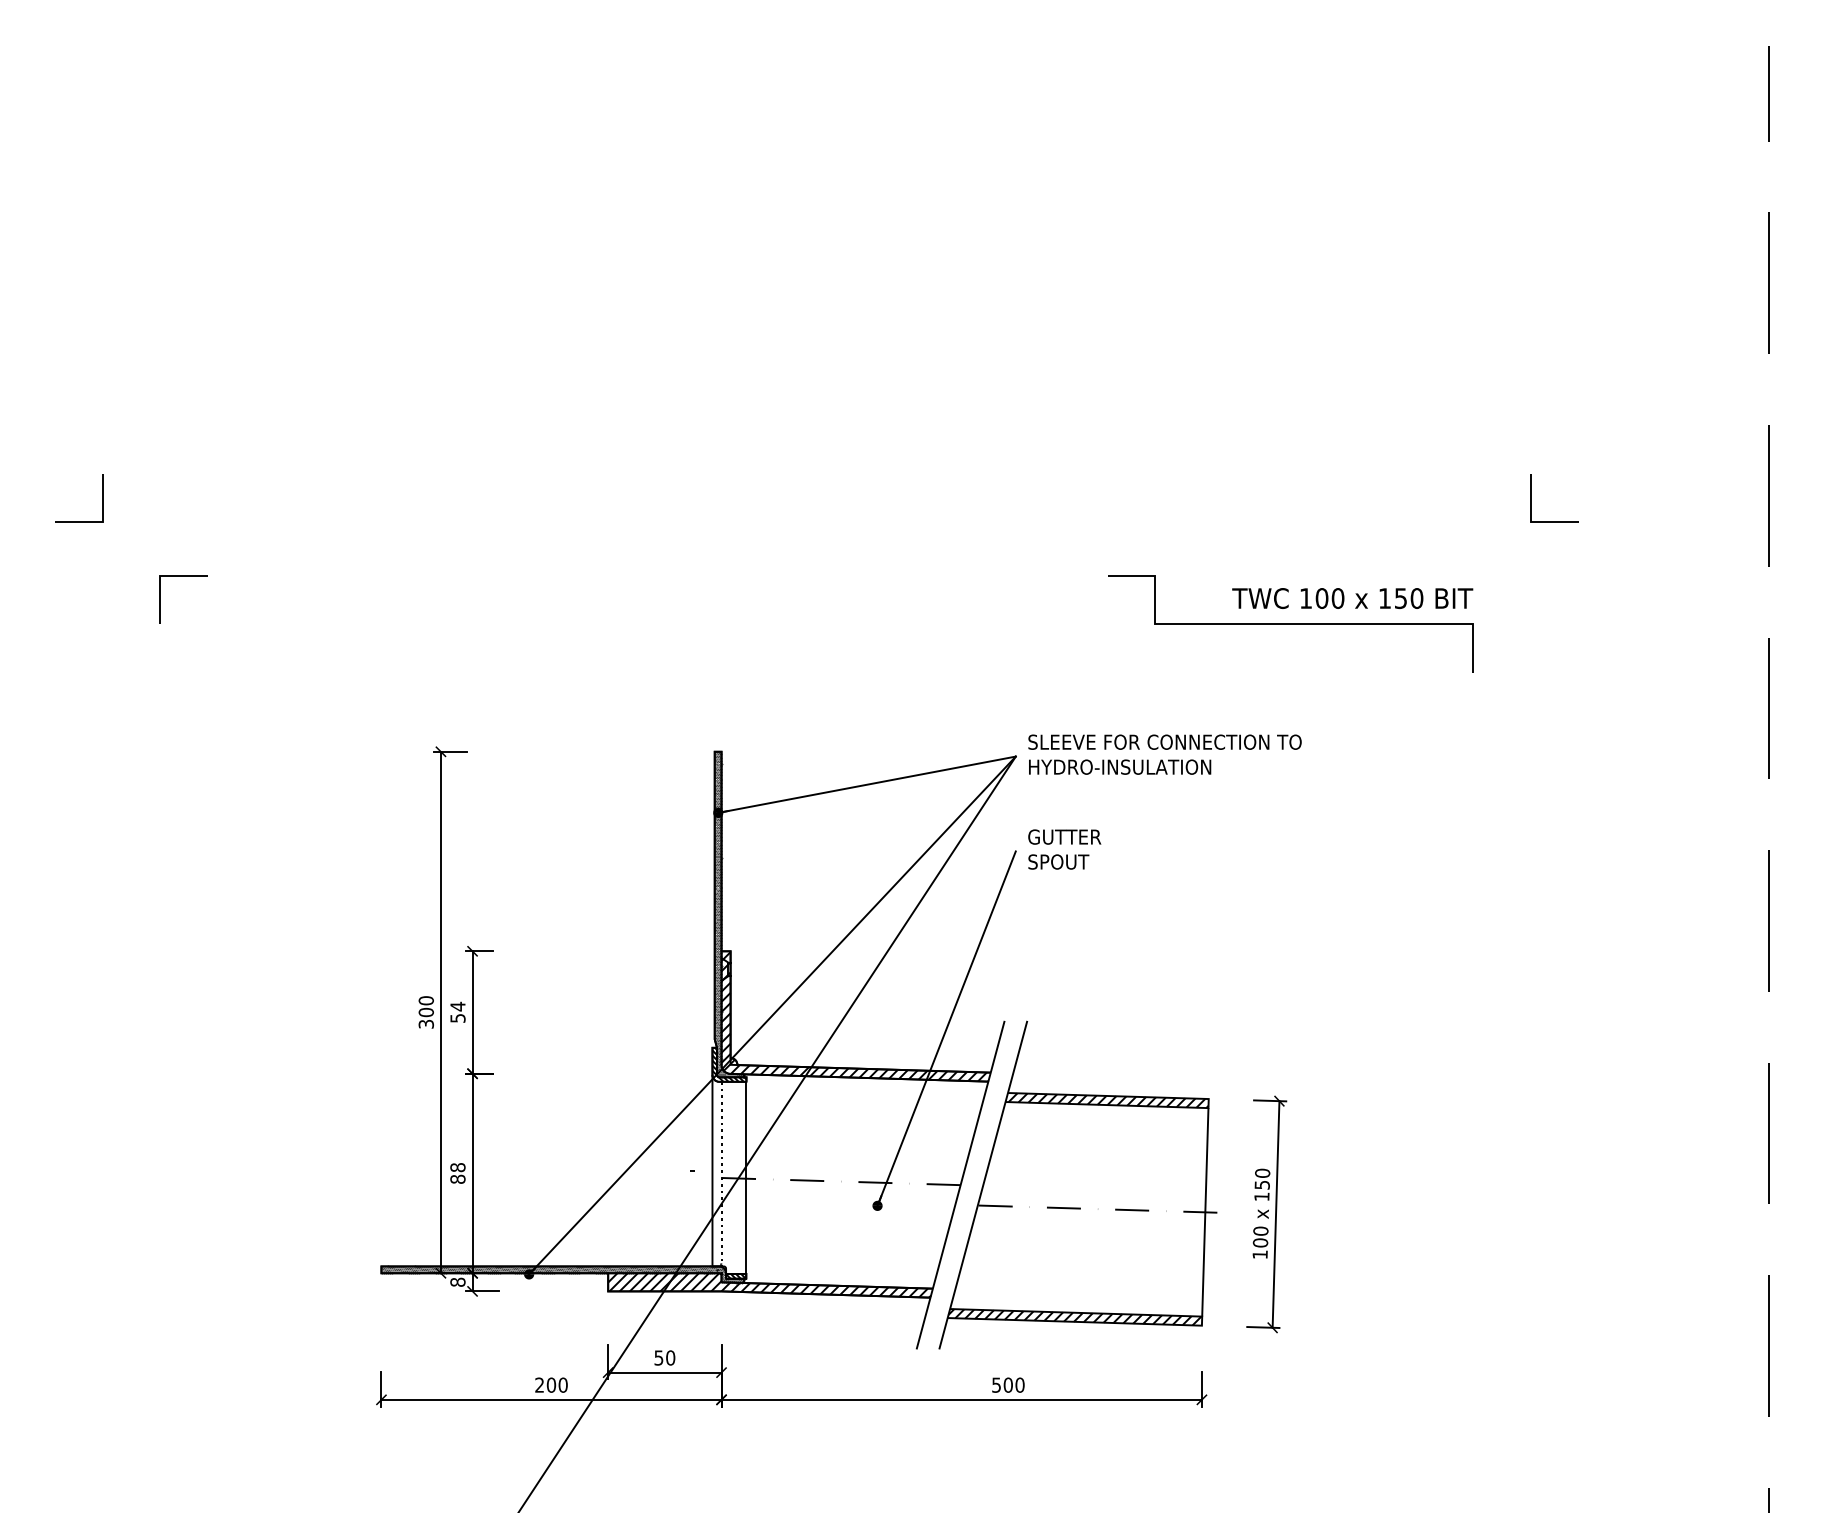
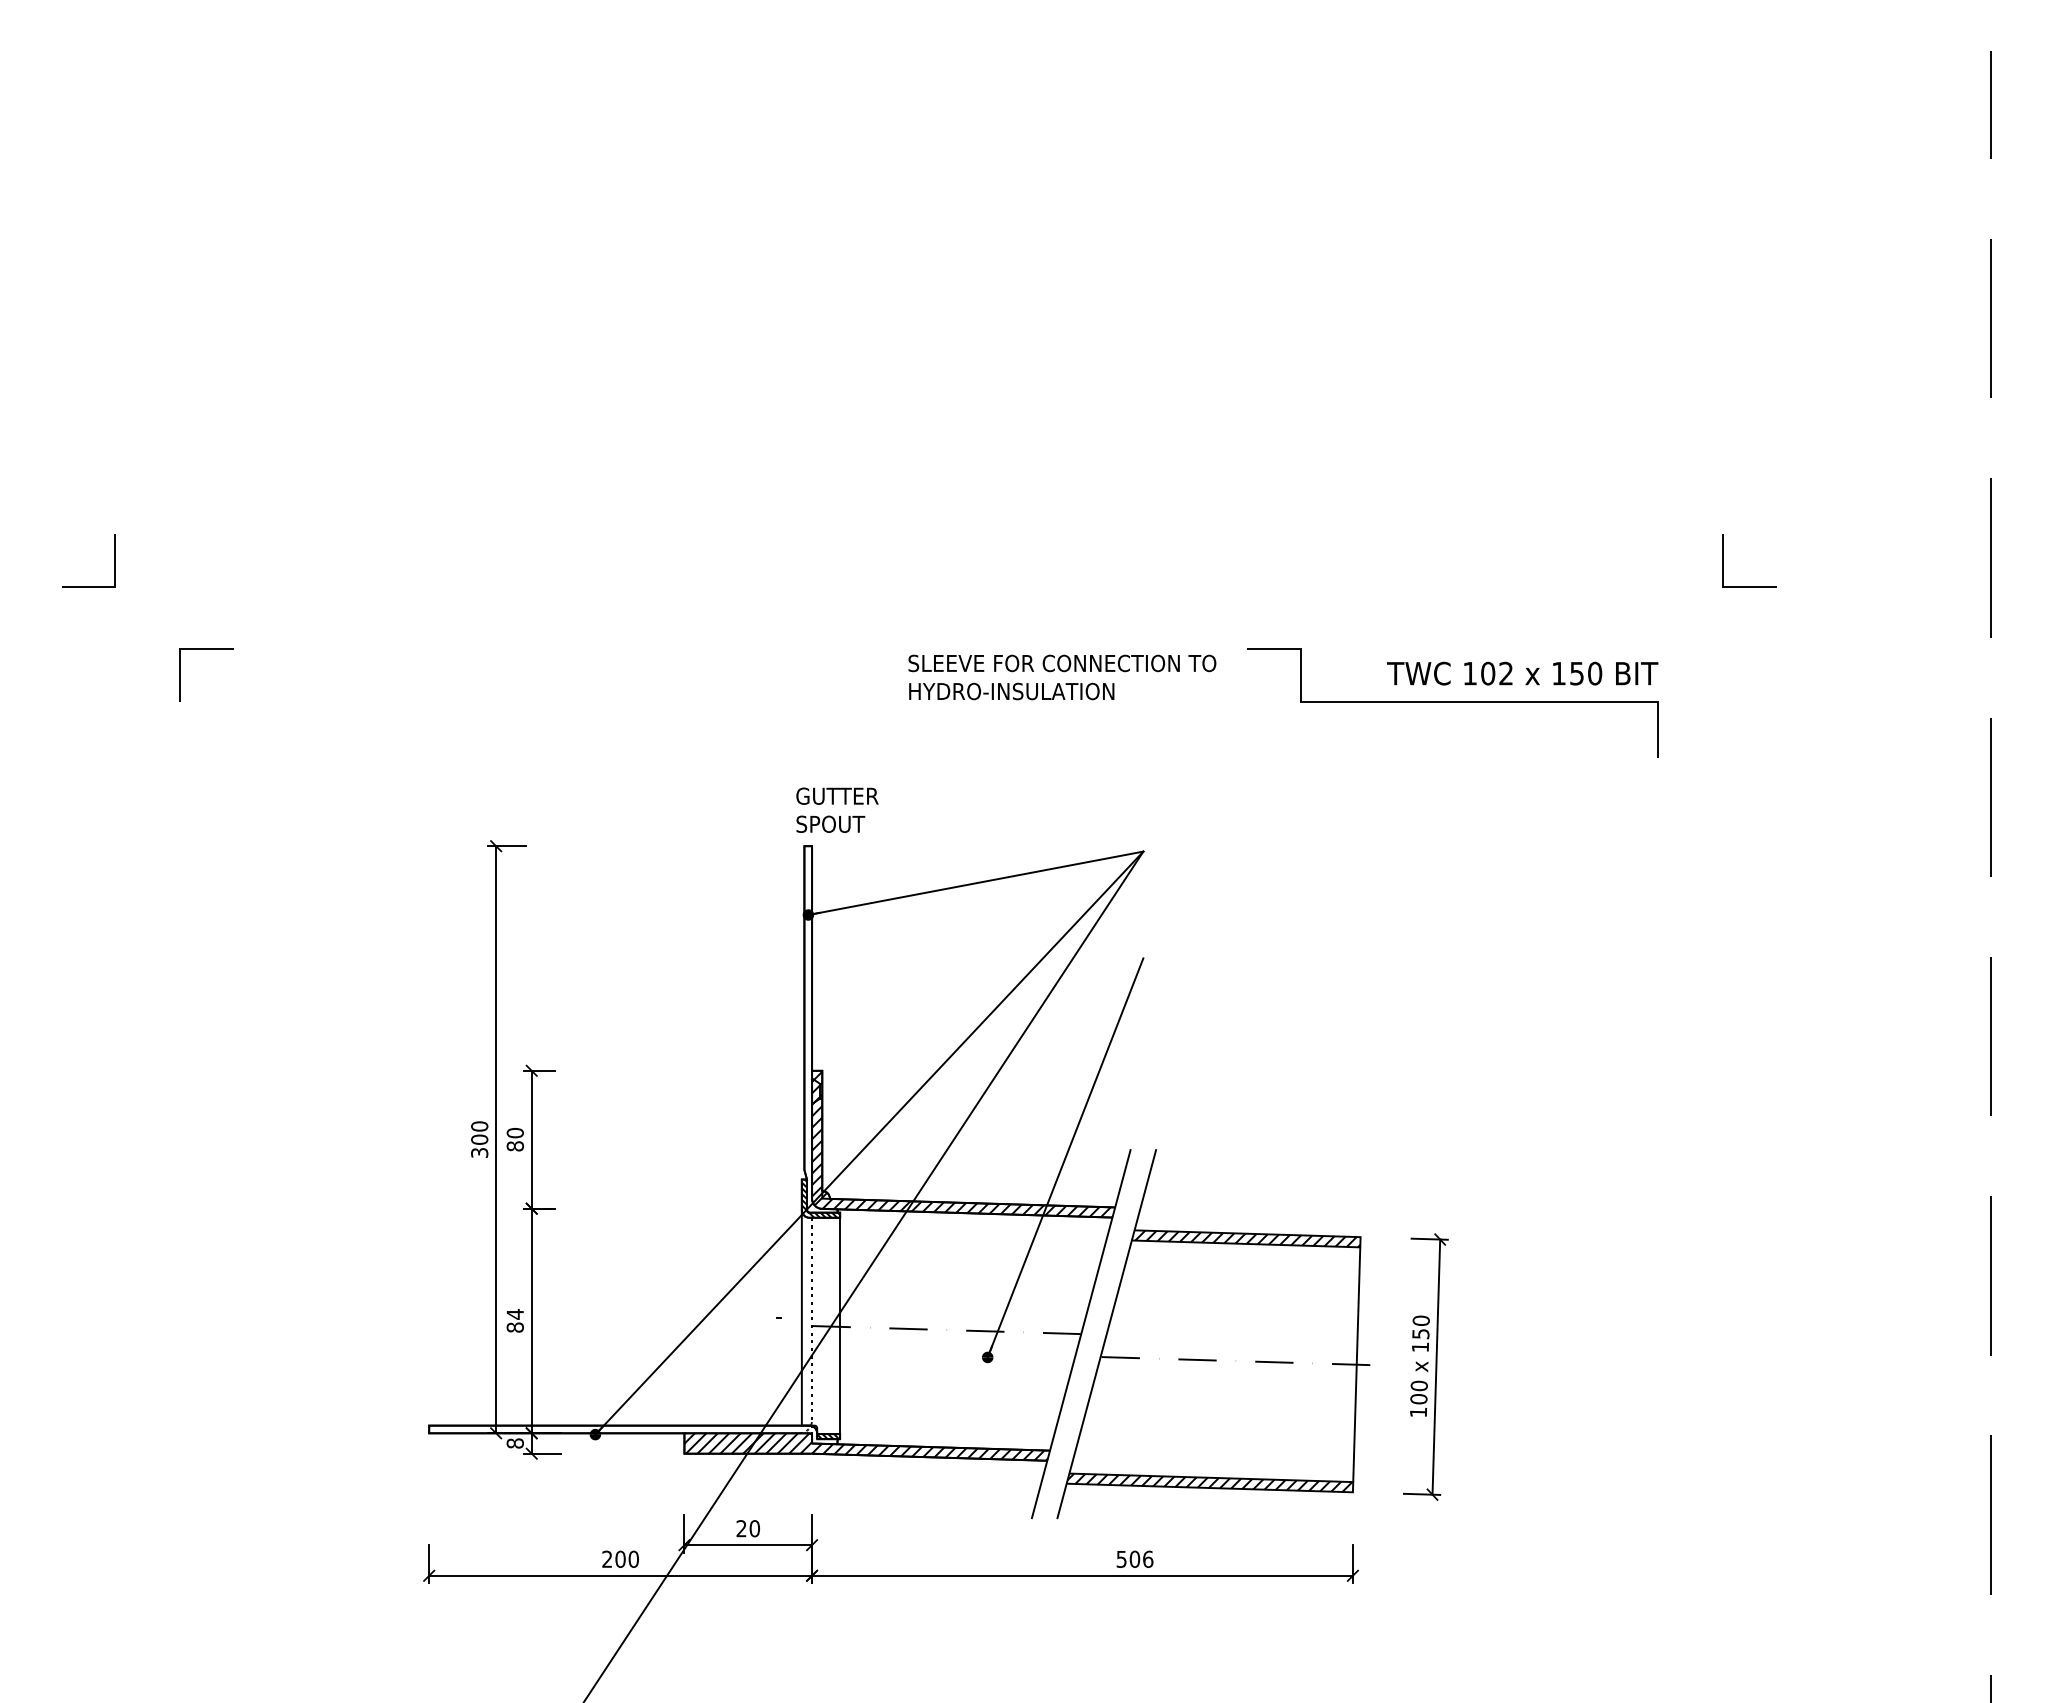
text: (1338, 598) -> (1506, 673), 100 -> 102
text: (1165, 754) -> (1062, 677), moved
text: (1064, 848) -> (837, 809), moved
hatch: (729, 914) -> (820, 1029), removed
text: (457, 1012) -> (514, 1139), 54 -> 80
text: (457, 1167) -> (514, 1314), 88 -> 84
hatch: (562, 1274) -> (633, 1434), removed
text: (658, 1357) -> (741, 1528), 50 -> 20
text: (1020, 1384) -> (1148, 1558), 500 -> 506

